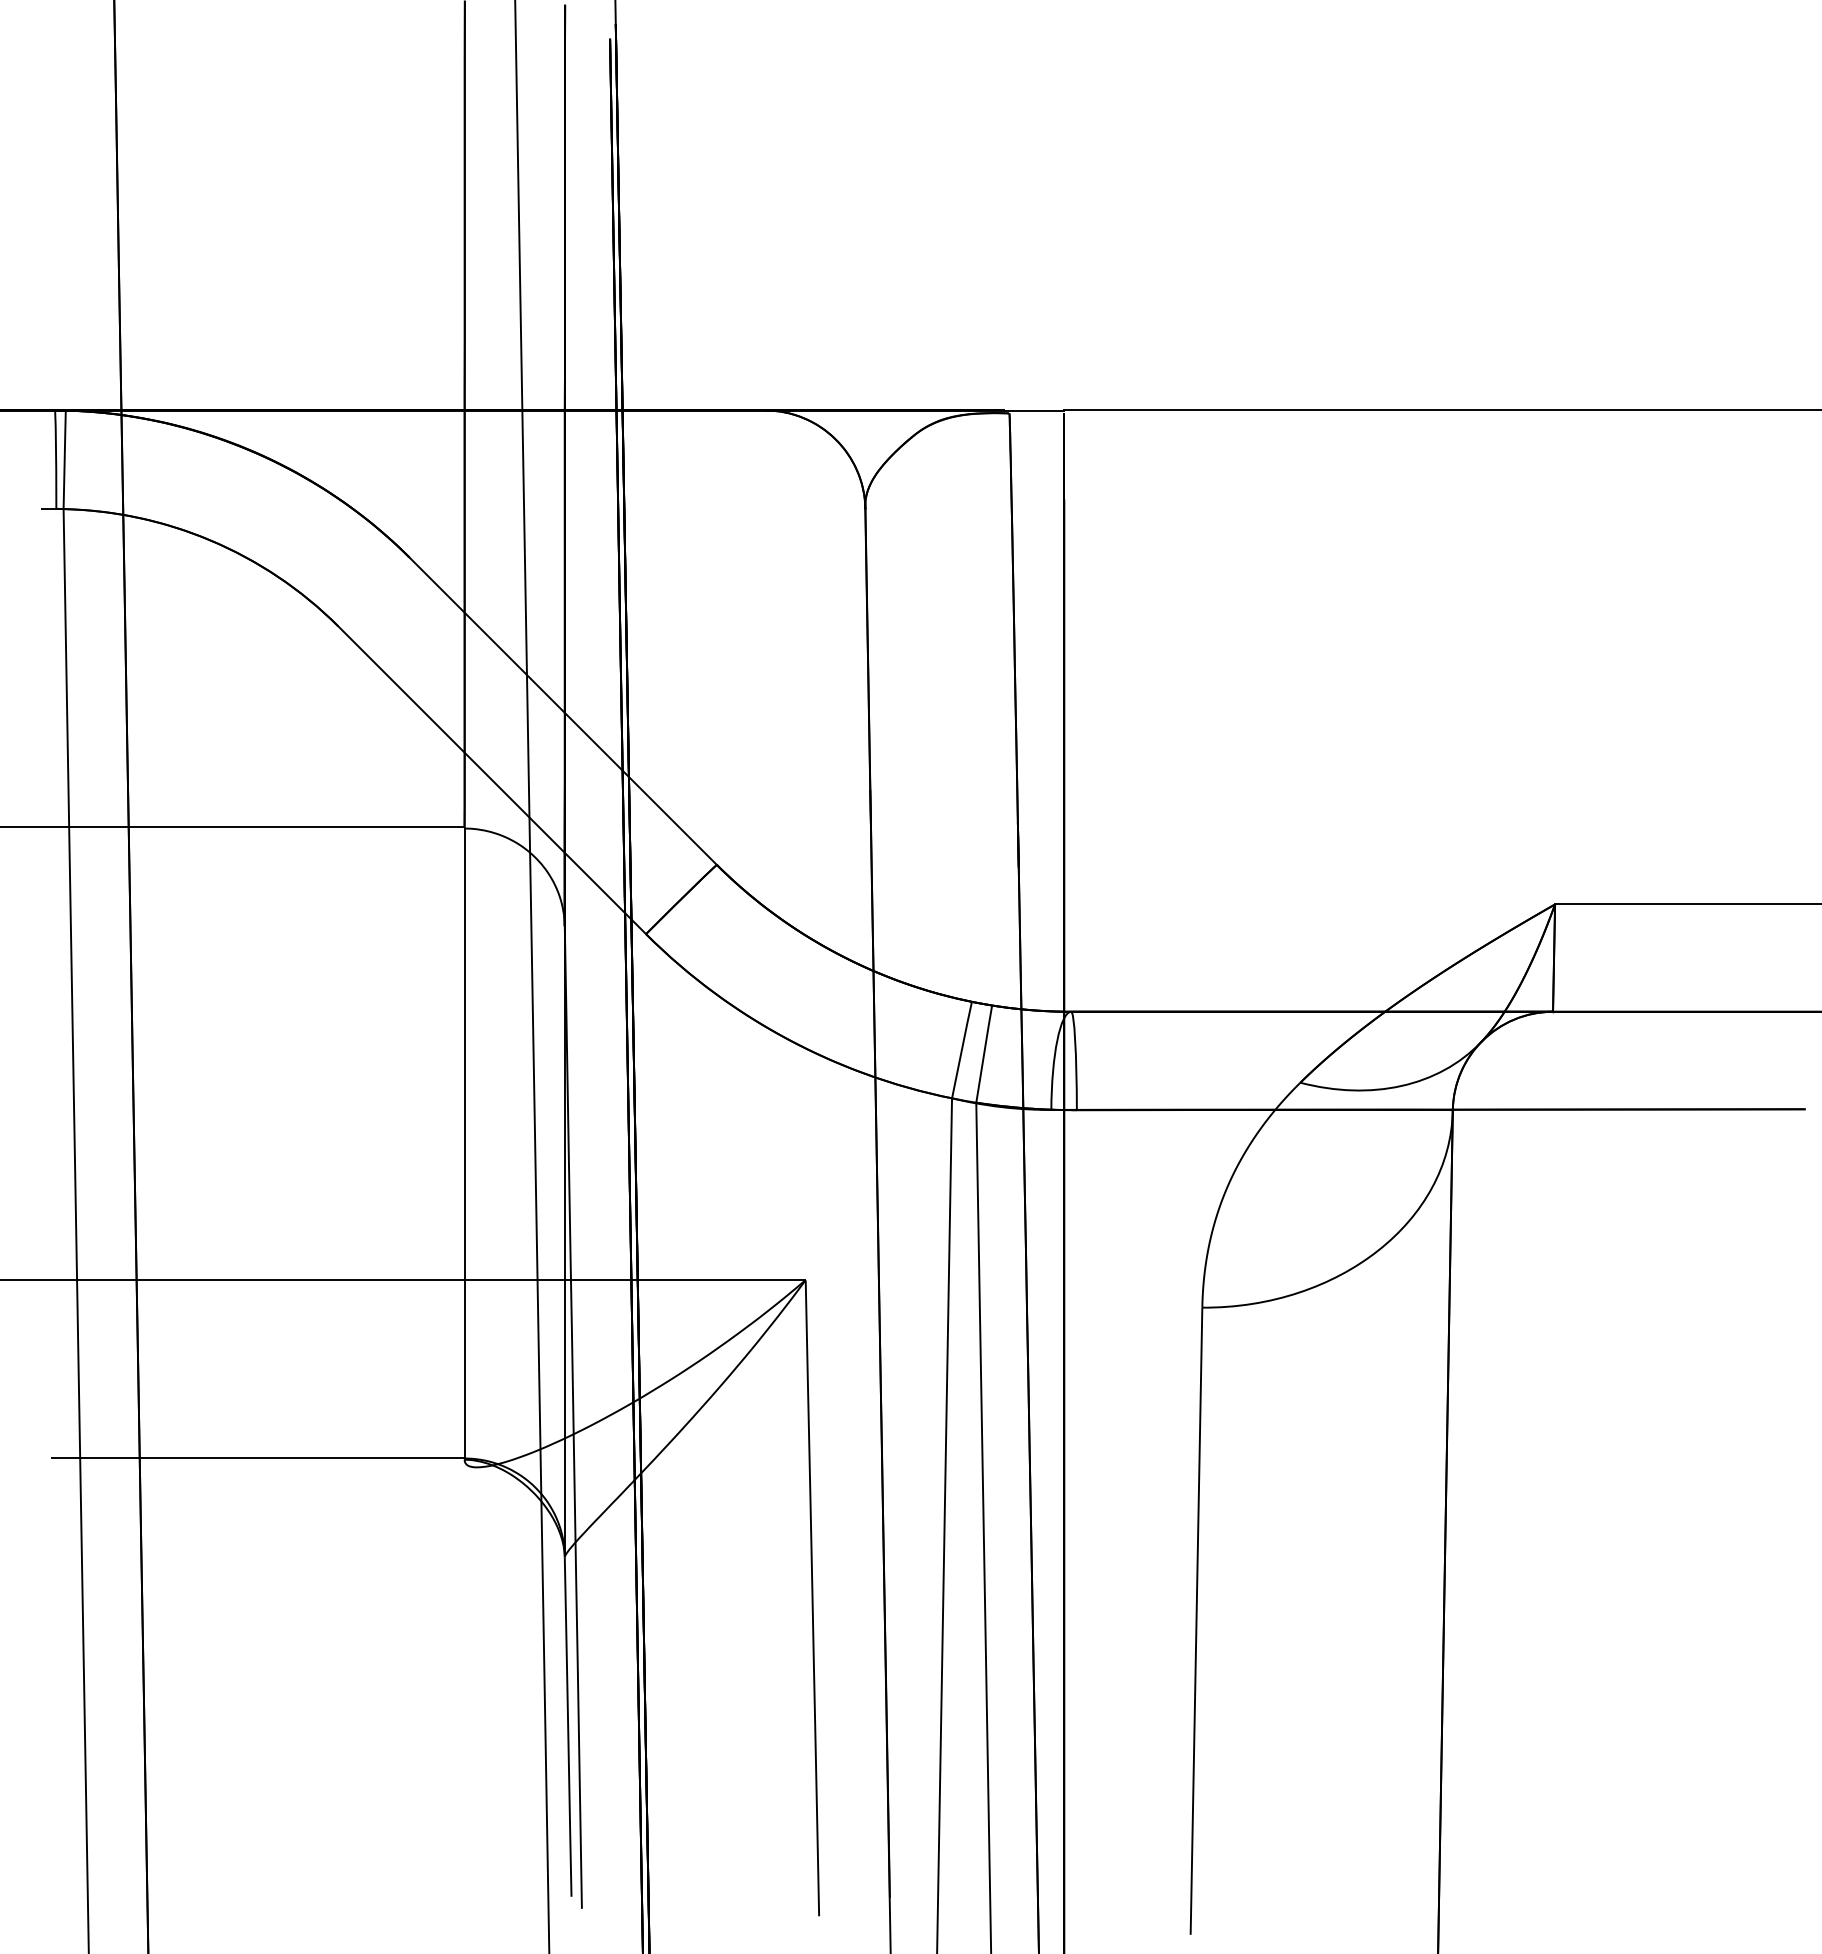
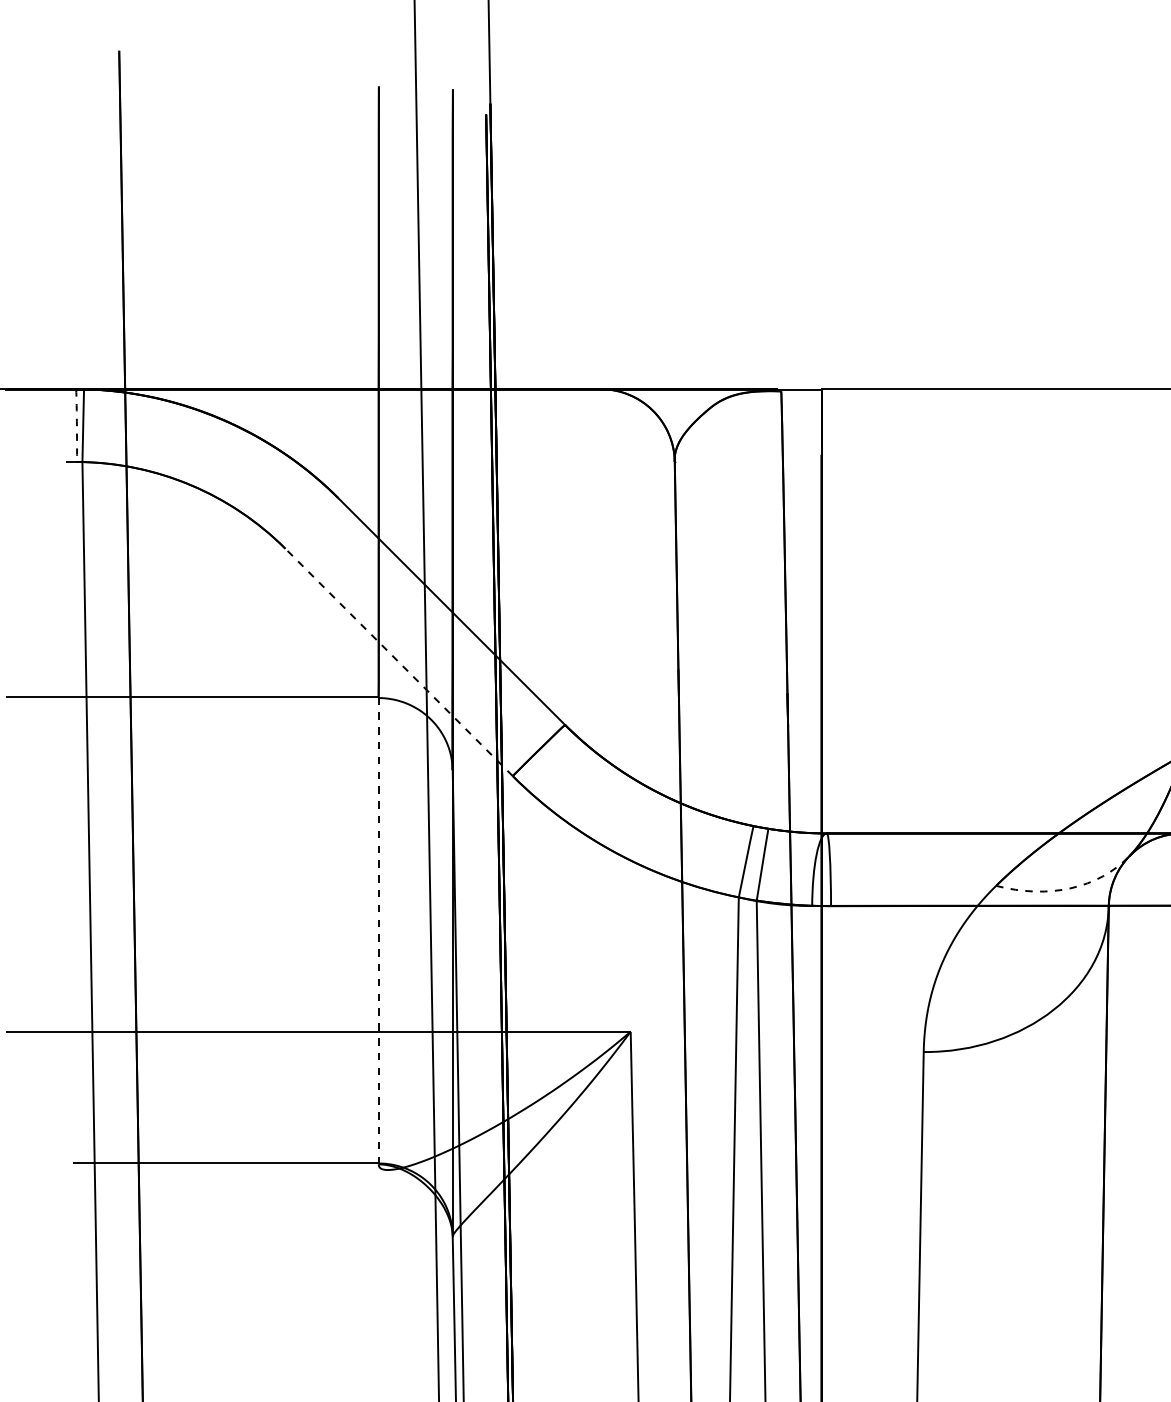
arc: (56, 456) -> (77, 423), solid -> dashed
line: (492, 780) -> (399, 662), solid -> dashed
arc: (1397, 1086) -> (1067, 888), solid -> dashed
line: (464, 1143) -> (378, 930), solid -> dashed

